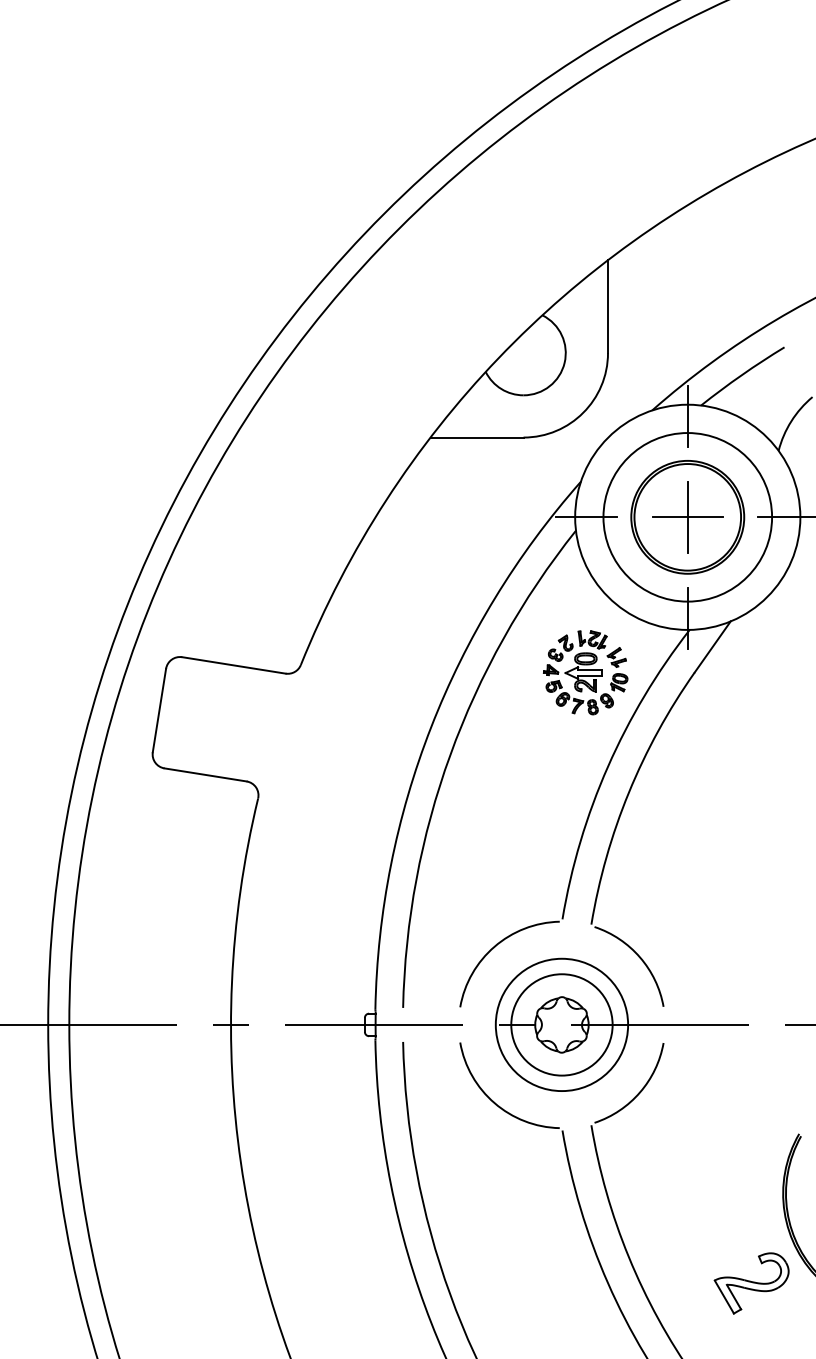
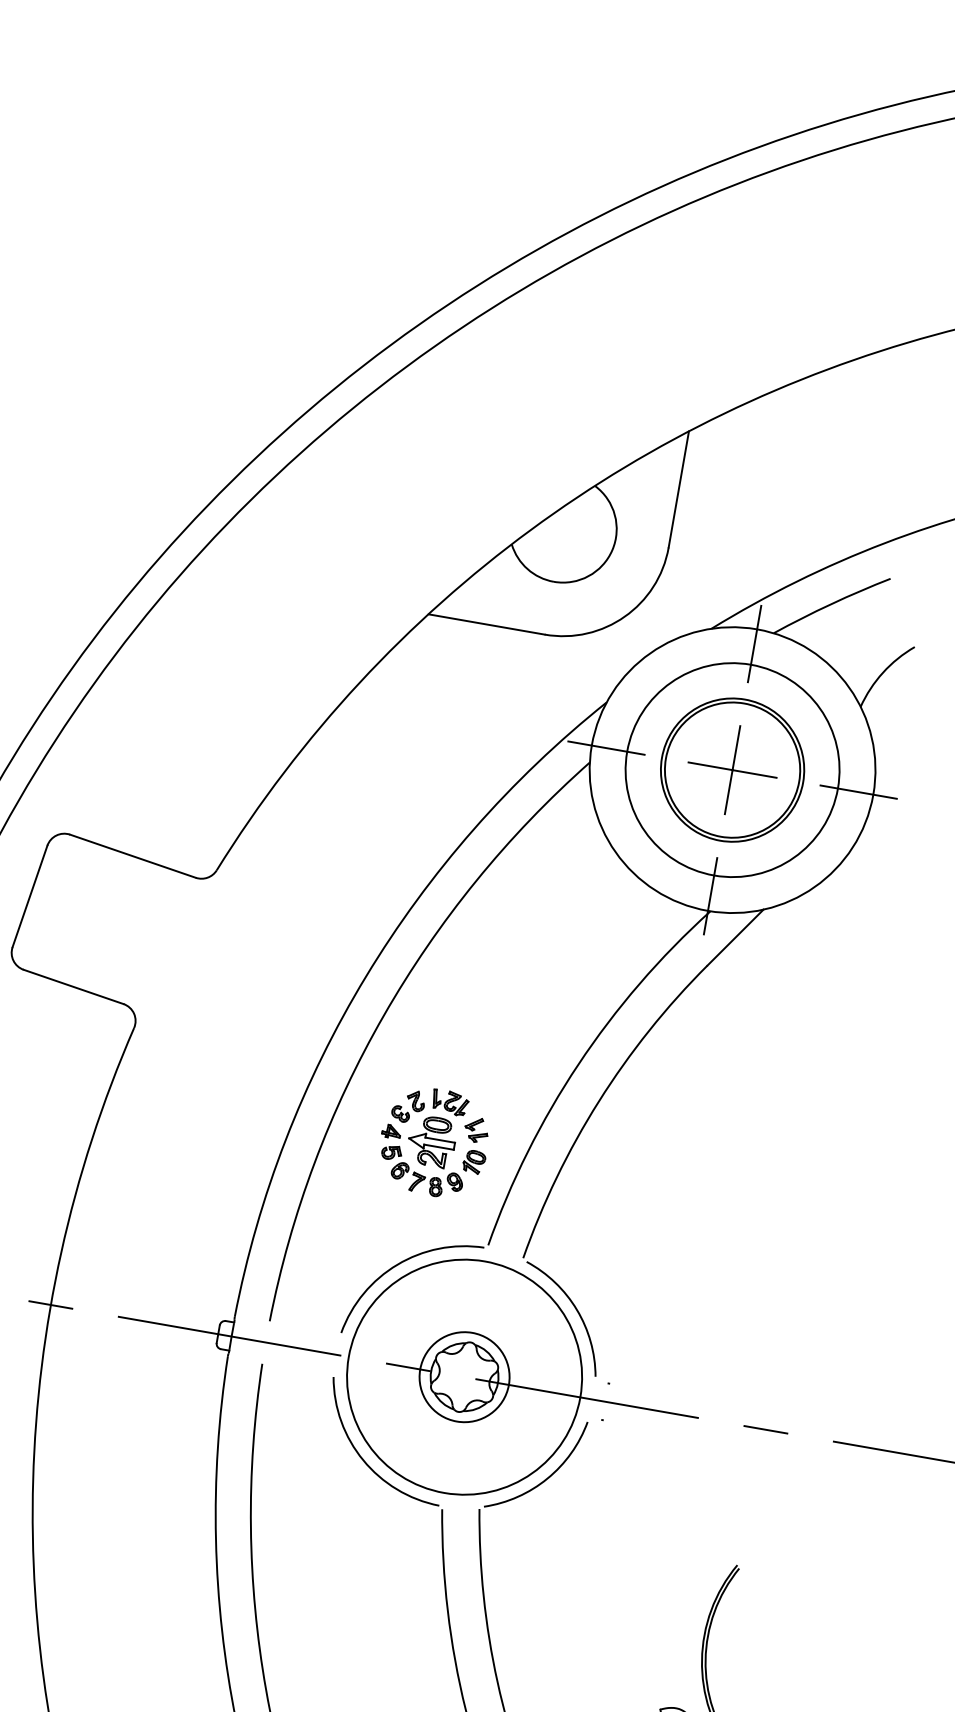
part: (585, 672) -> (434, 1142), moved
circle: (561, 1024) -> (464, 1376), size x0.7
circle: (561, 1024) -> (464, 1376), size x1.4

